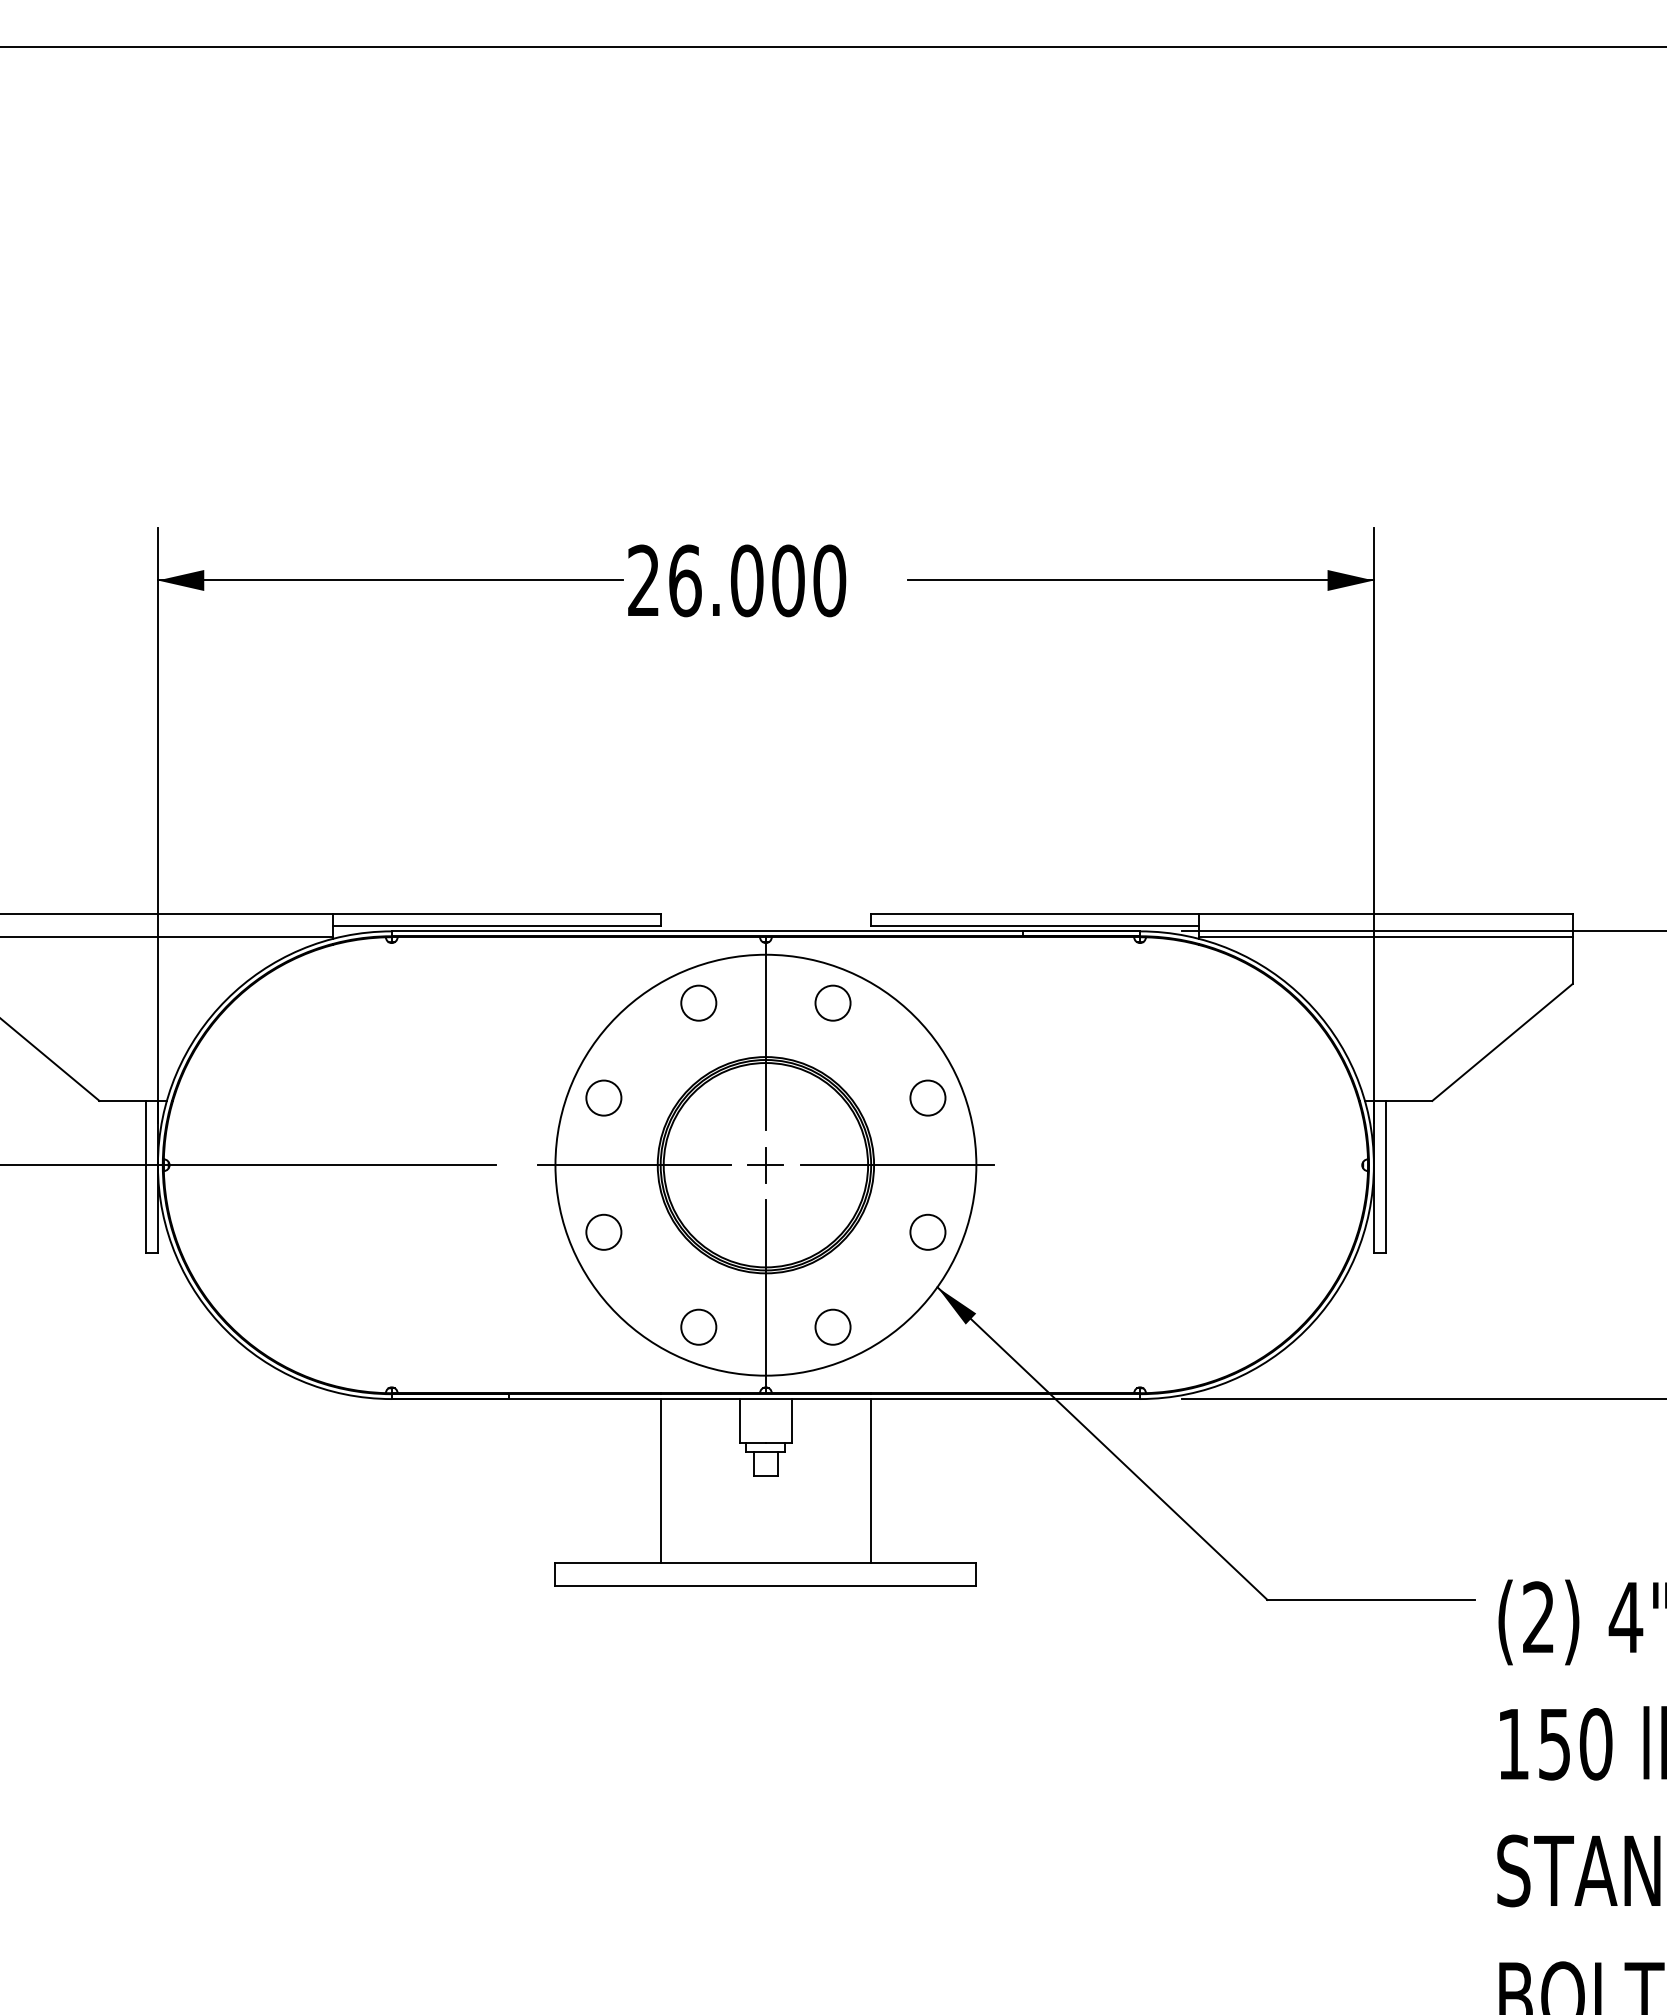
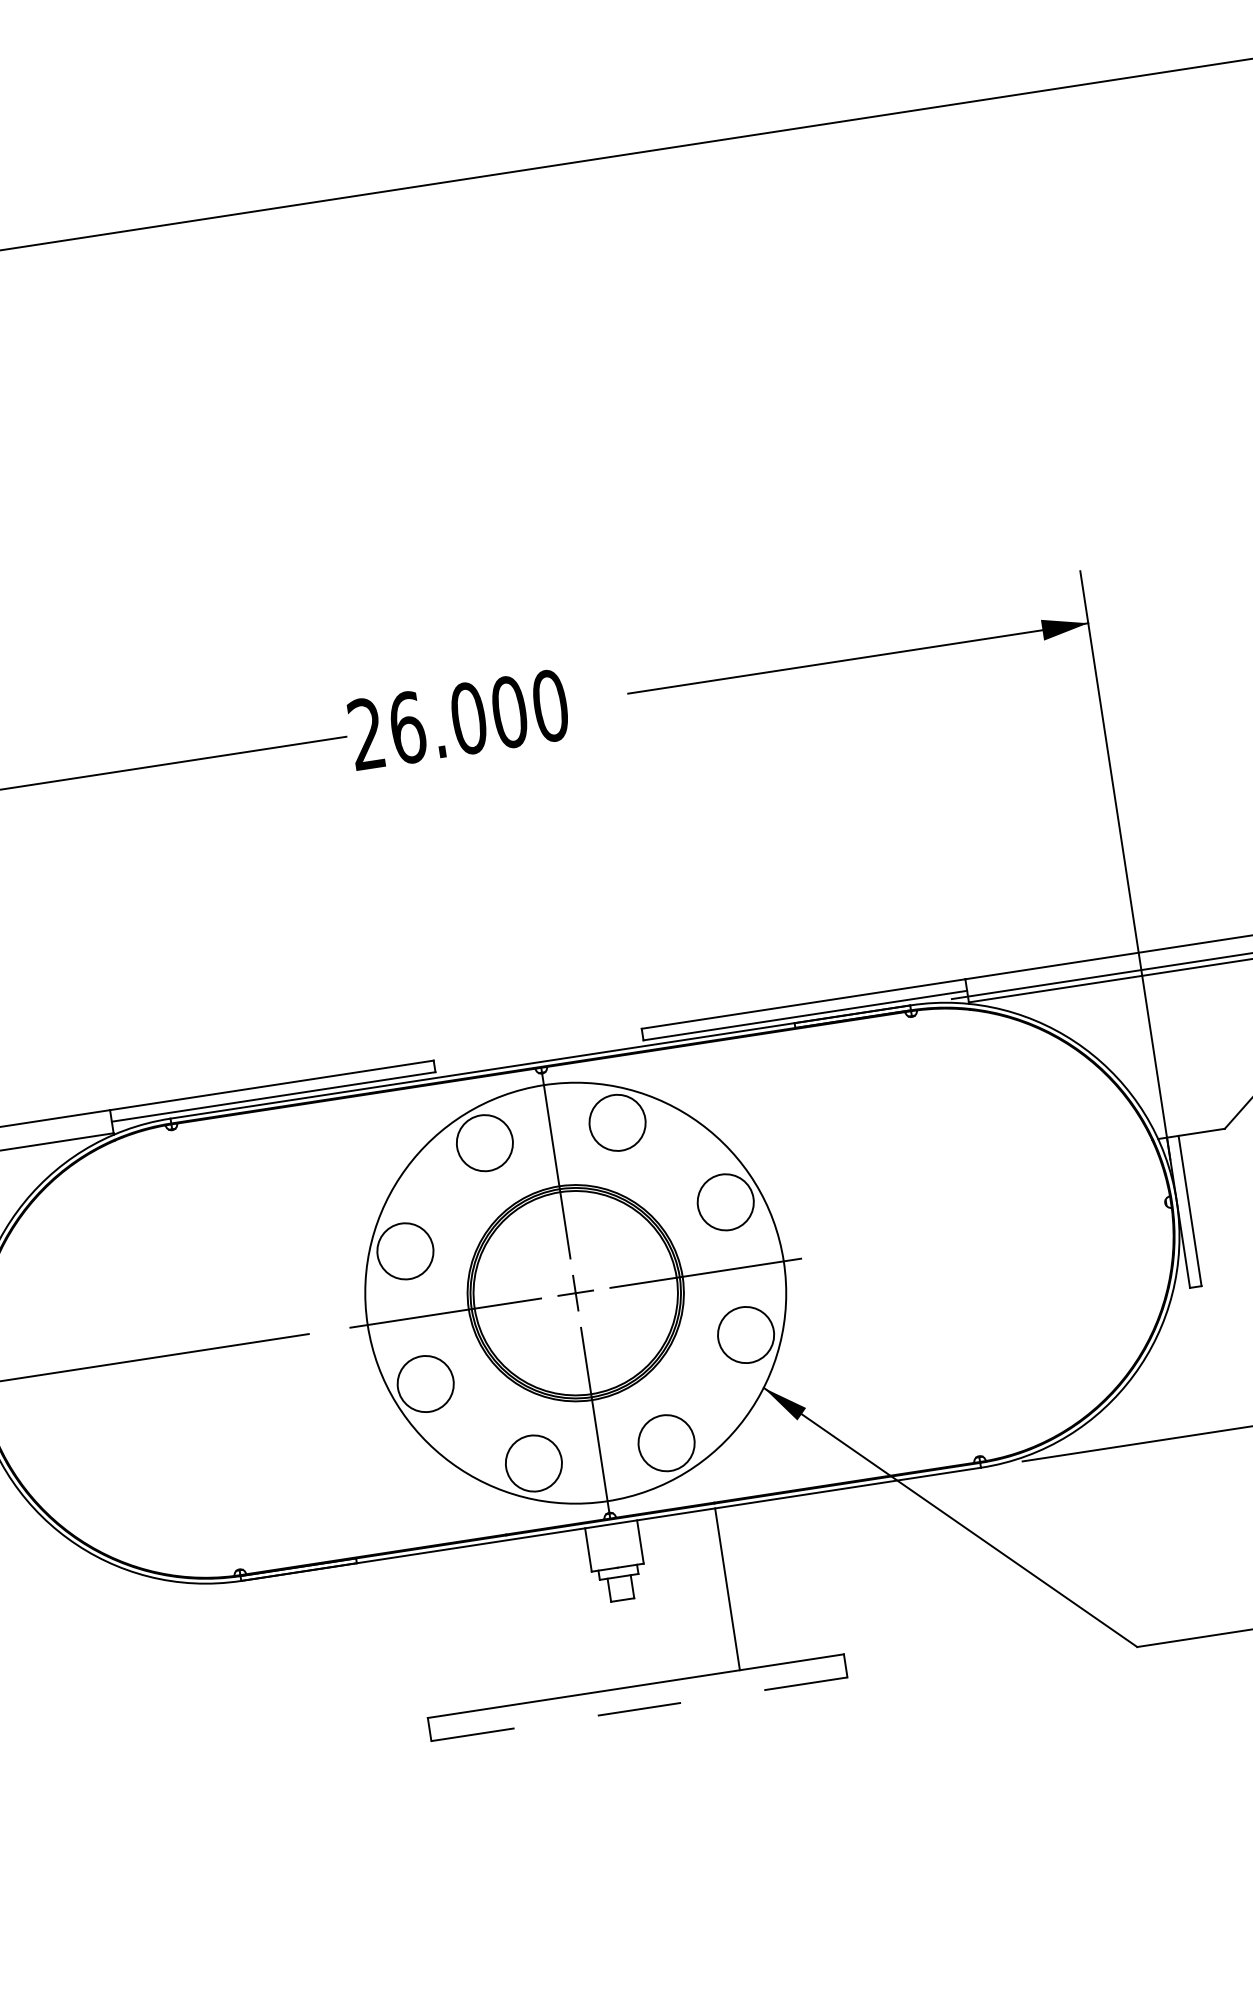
circle: (698, 1002) -> (484, 1142), size x1.6
circle: (832, 1002) -> (616, 1122), size x1.6
circle: (603, 1097) -> (404, 1250), size x1.6
circle: (927, 1097) -> (725, 1201), size x1.6
circle: (603, 1231) -> (425, 1383), size x1.6
circle: (927, 1231) -> (745, 1334), size x1.6
circle: (698, 1326) -> (533, 1462), size x1.6
circle: (832, 1326) -> (665, 1442), size x1.6
line: (660, 1480) -> (519, 1620), removed
line: (766, 1586) -> (640, 1709), solid -> dashed

